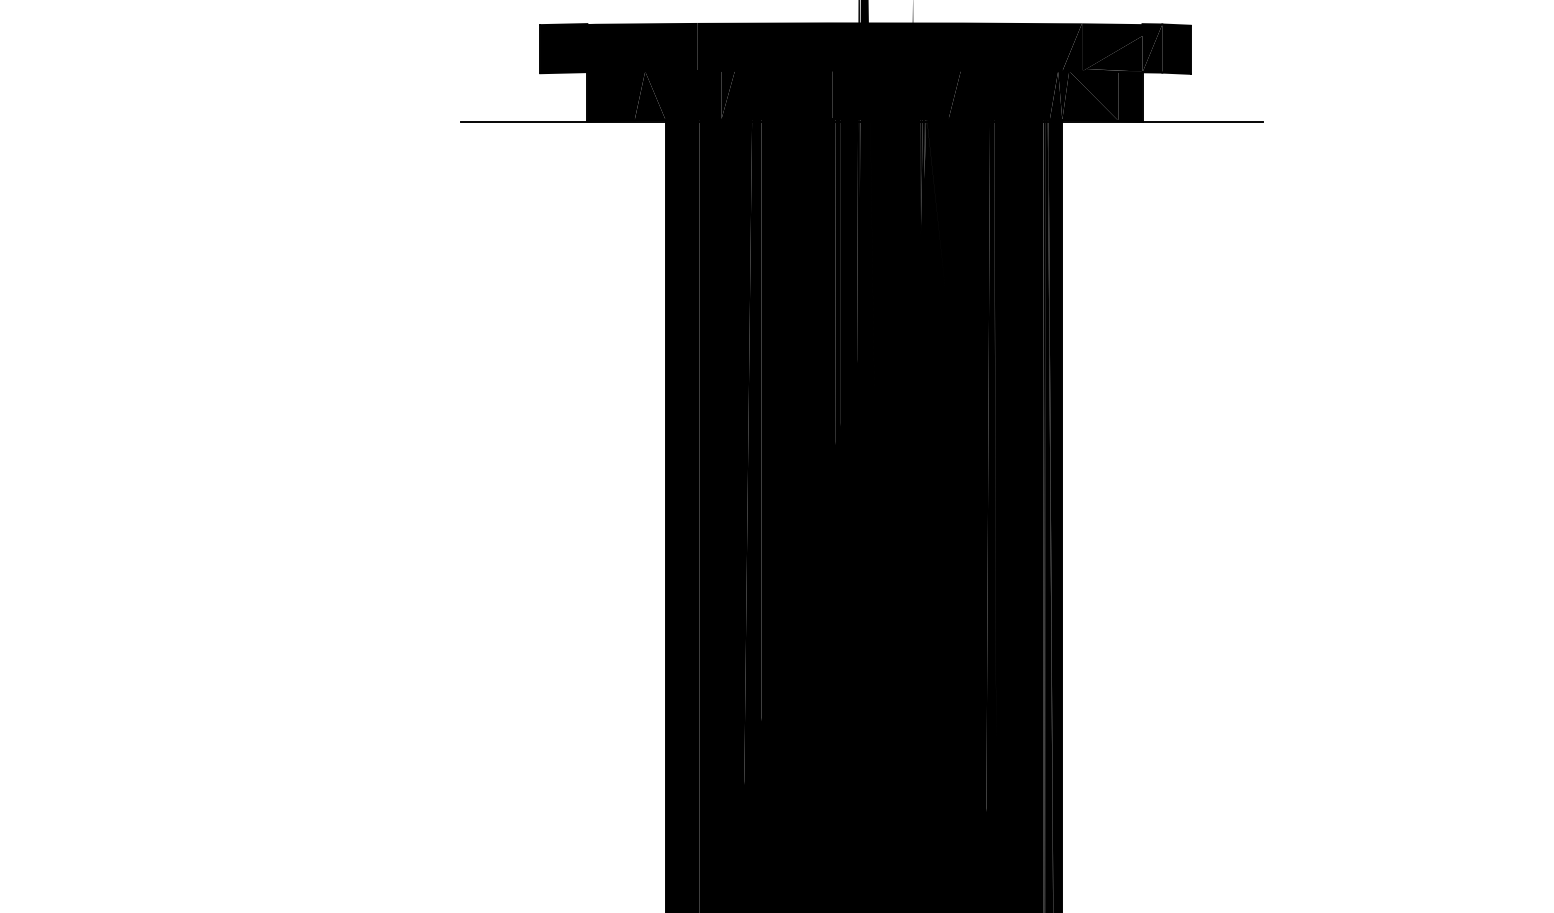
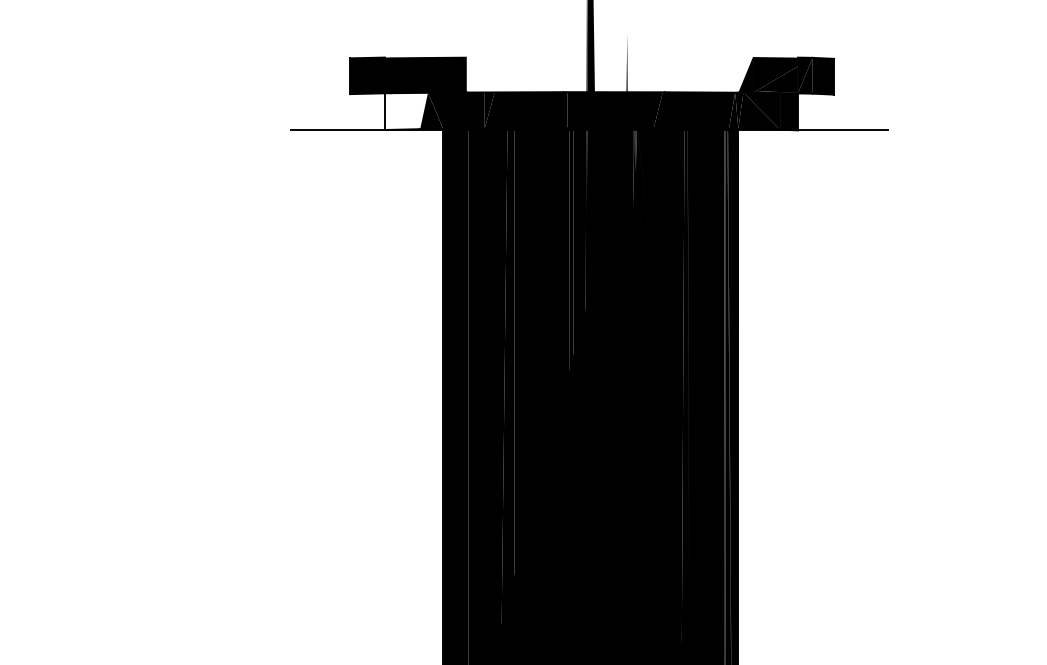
fill: (889, 46) -> (609, 74), removed
fill: (616, 96) -> (406, 111), removed

